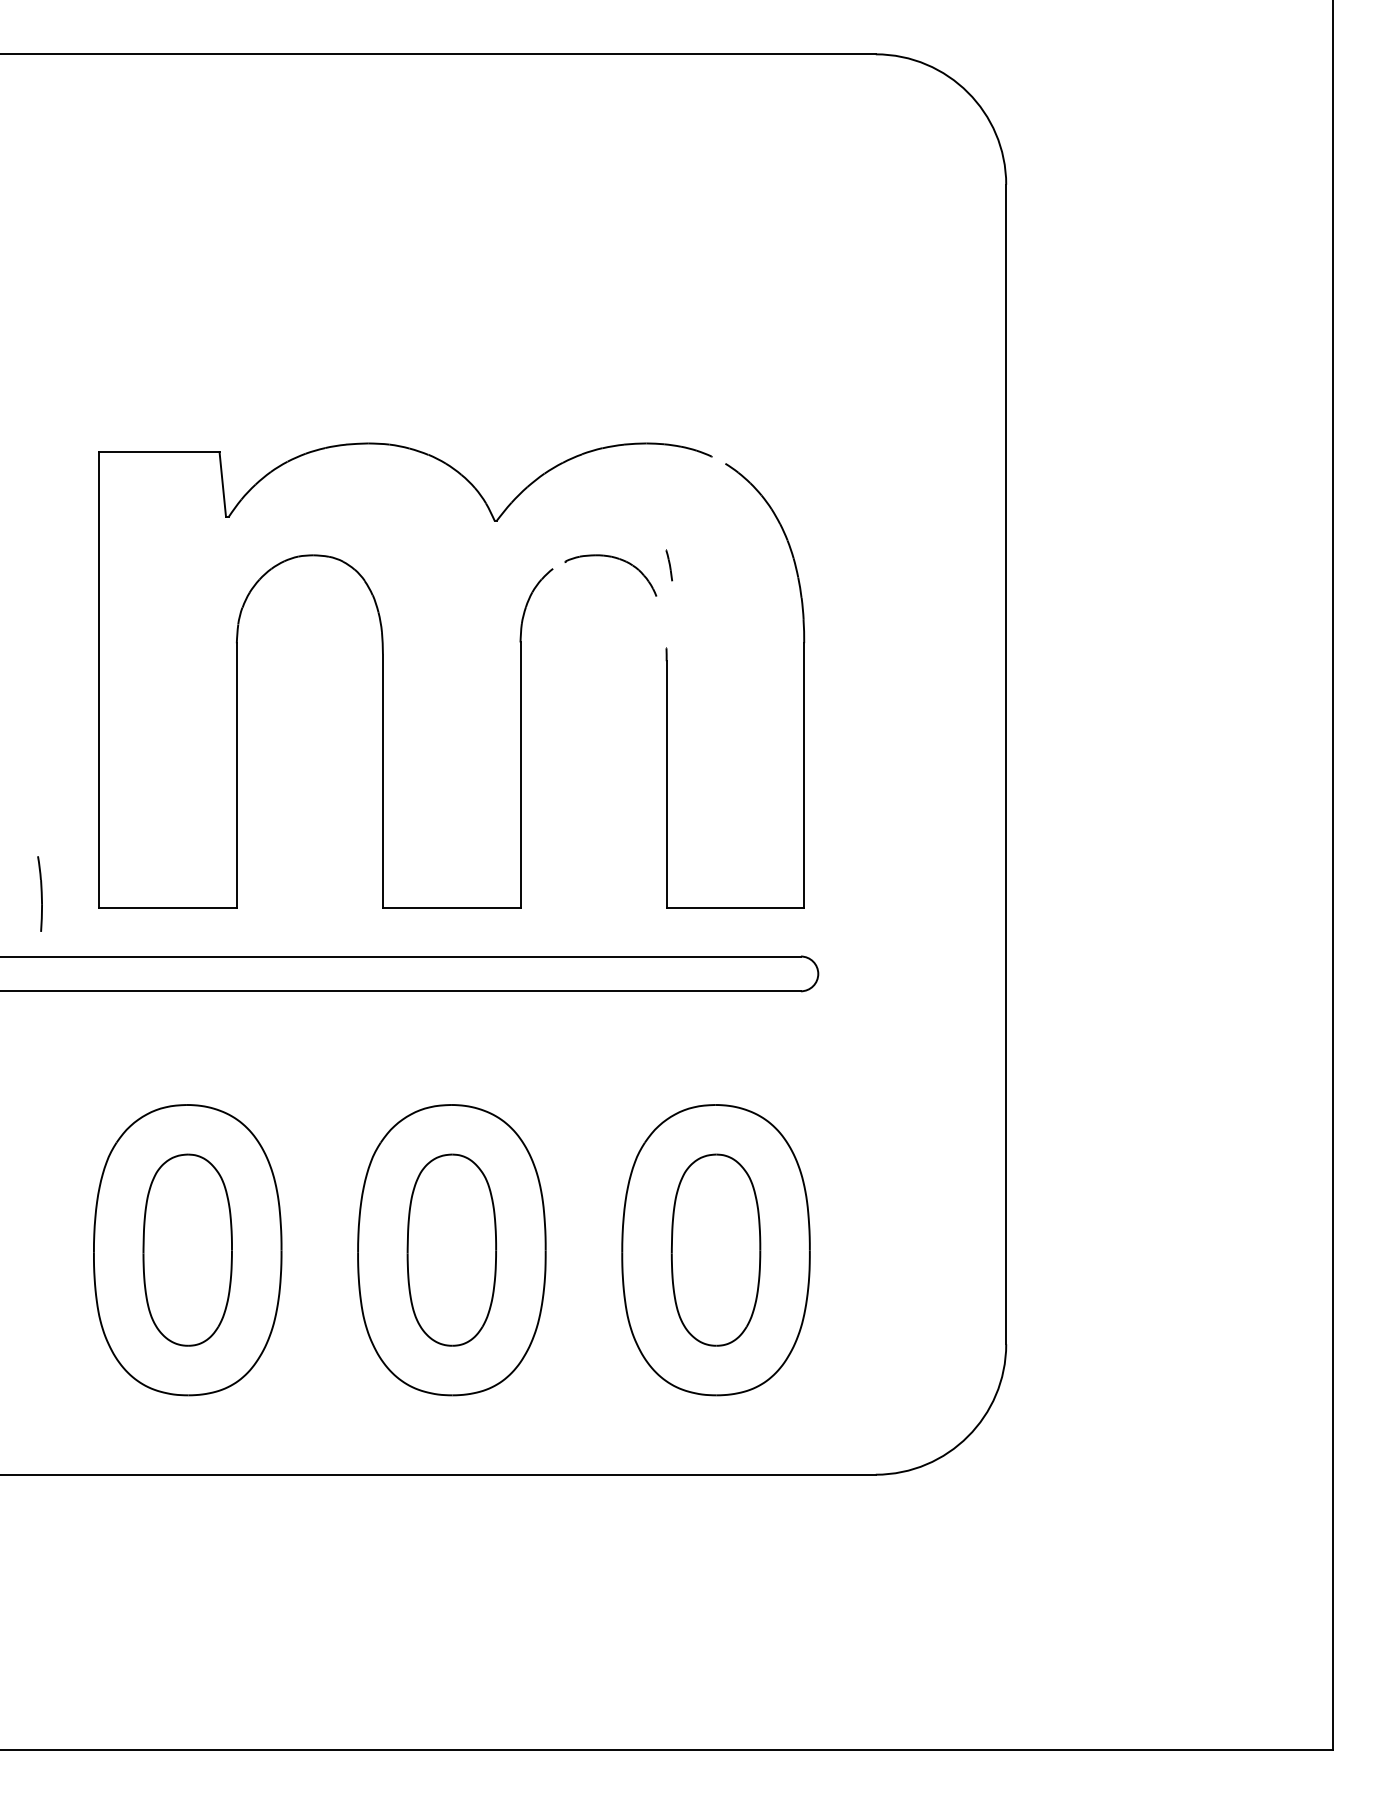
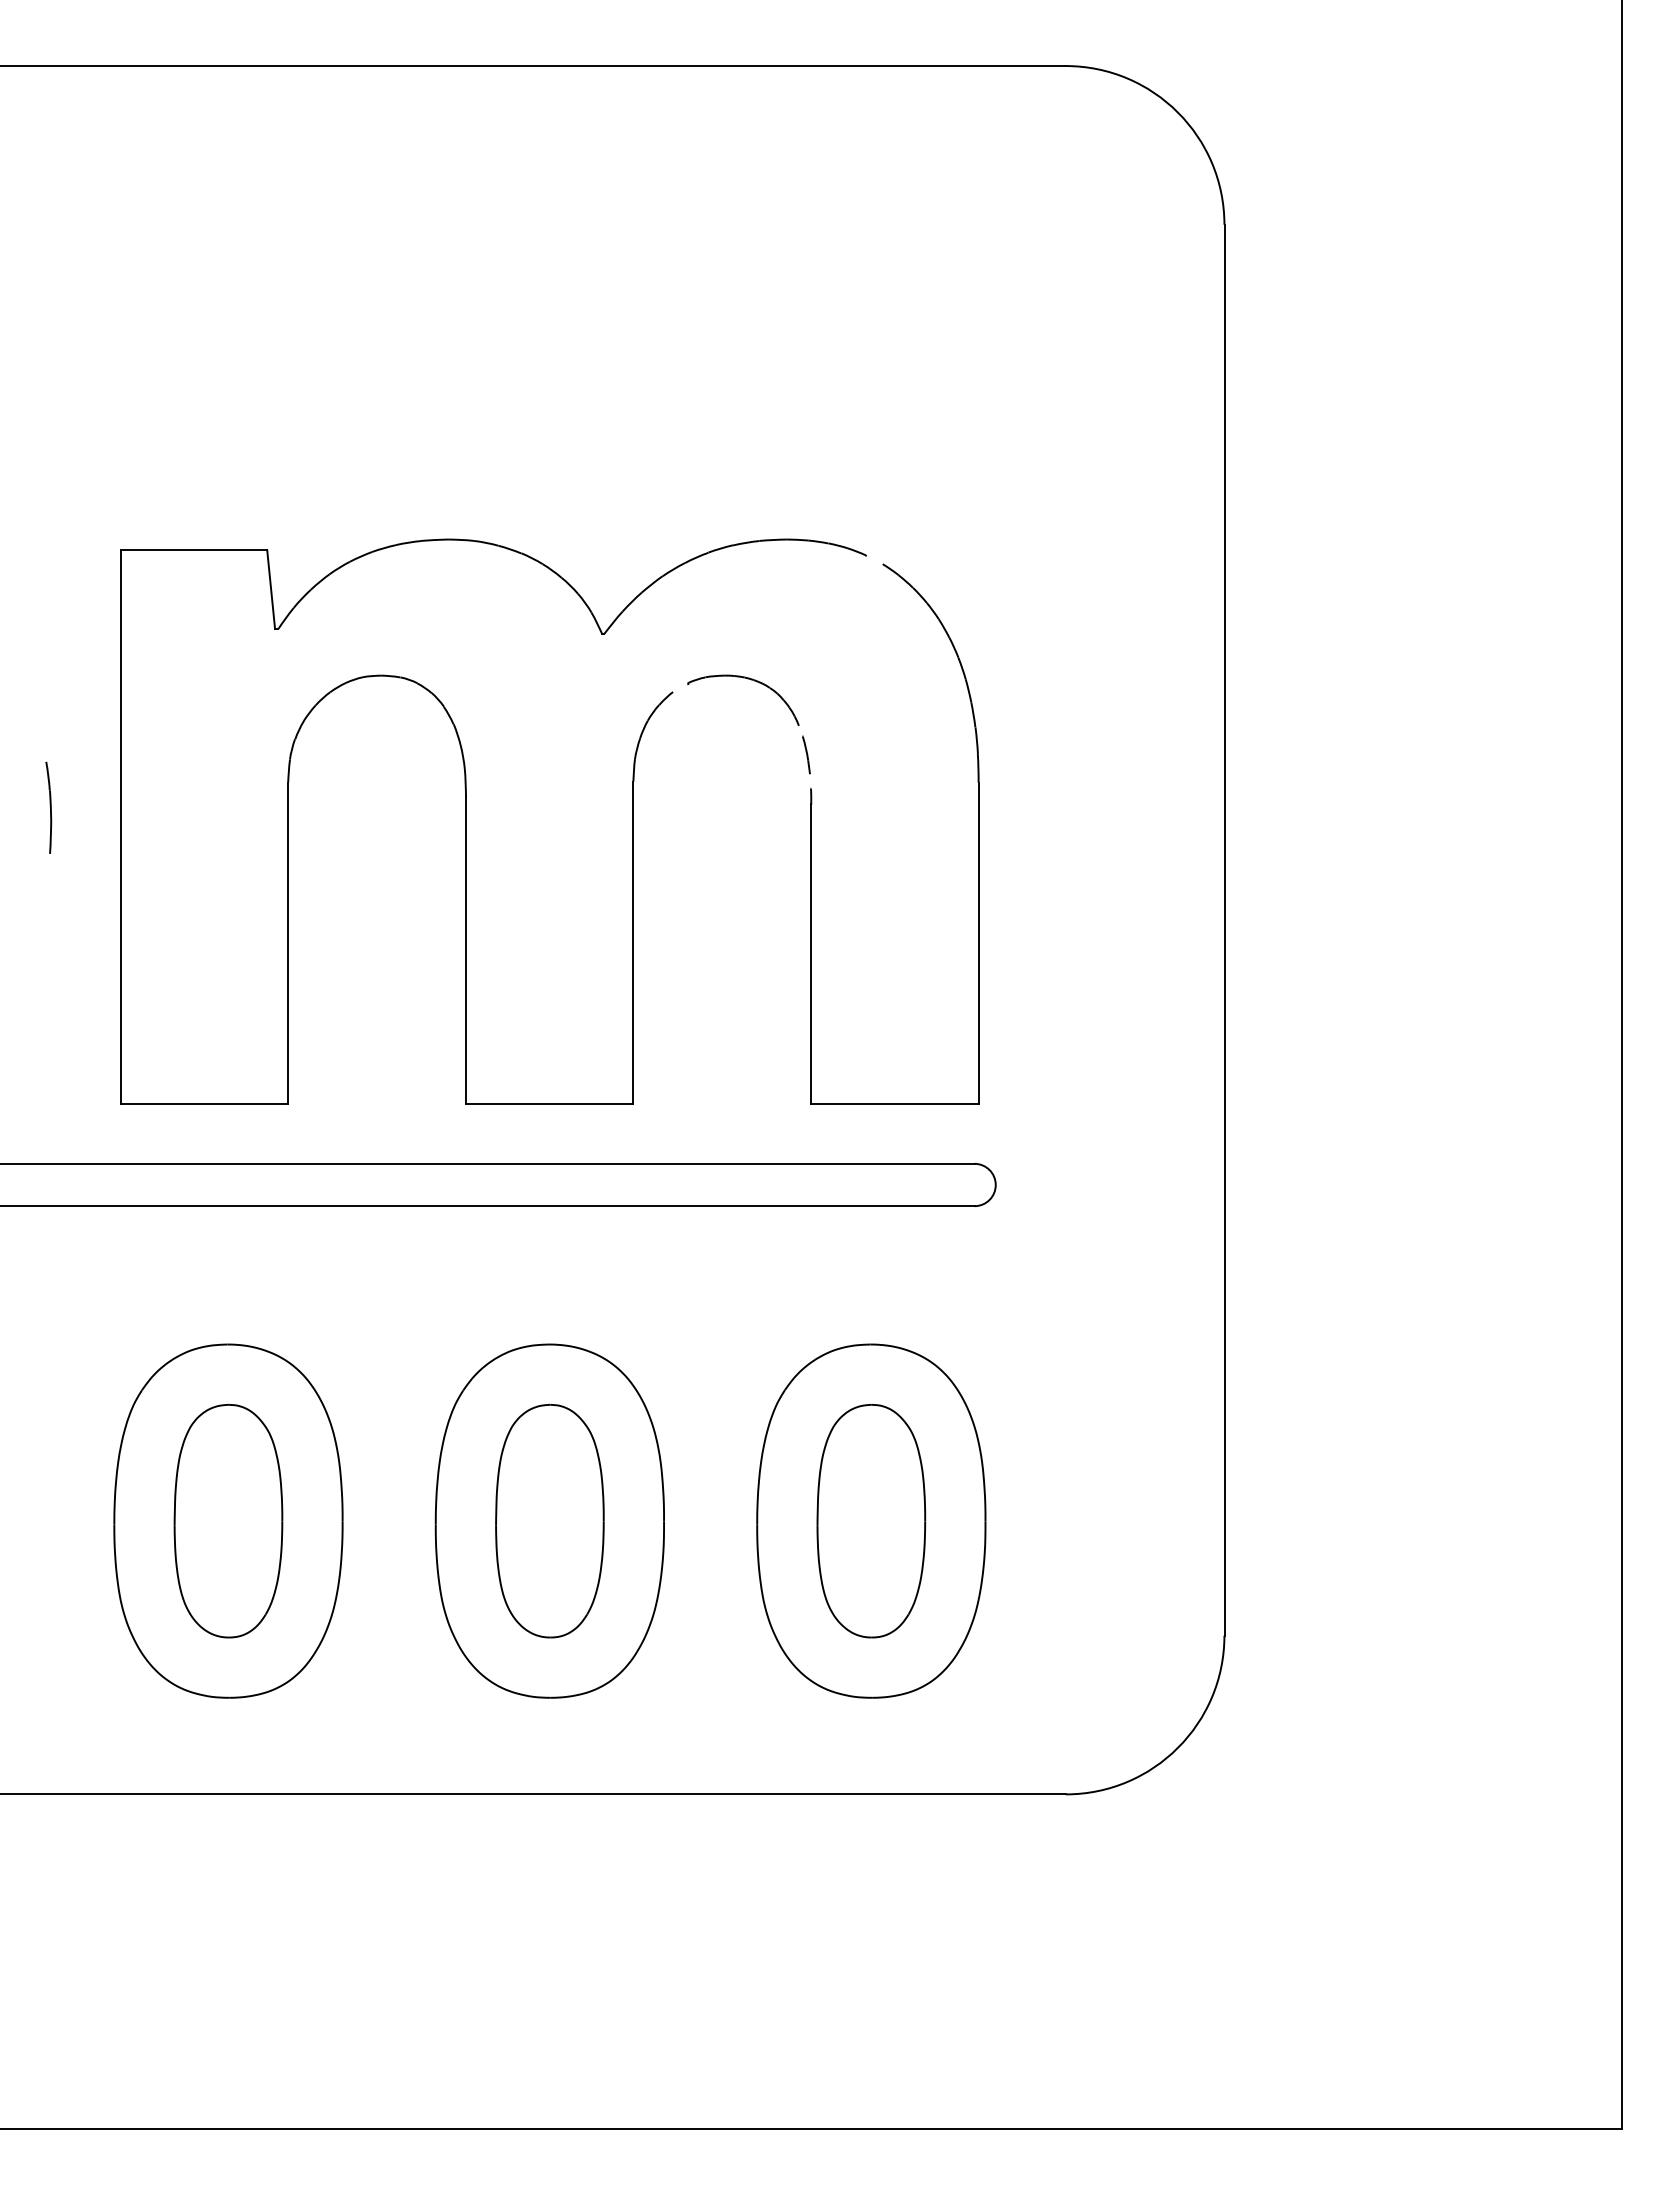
line: (669, 565) -> (806, 754), moved
part: (39, 893) -> (48, 807), moved

